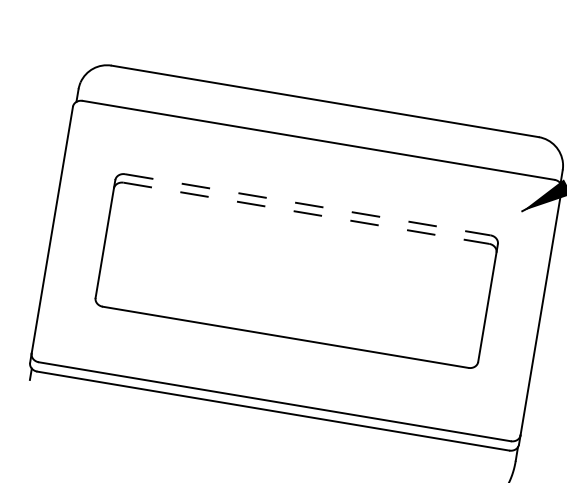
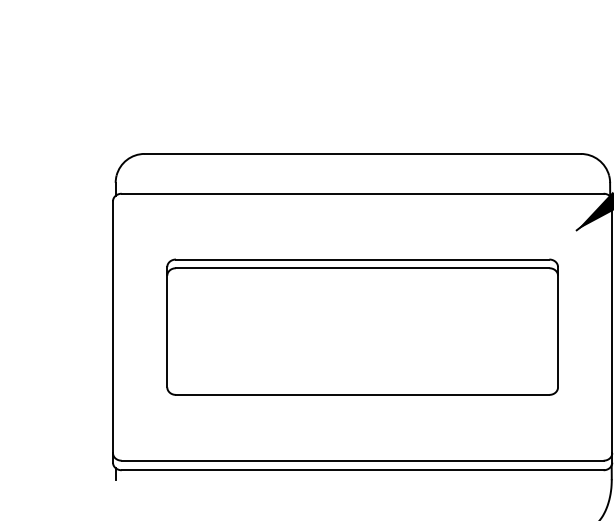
line: (307, 204) -> (362, 259), dashed -> solid
line: (306, 213) -> (362, 268), dashed -> solid

